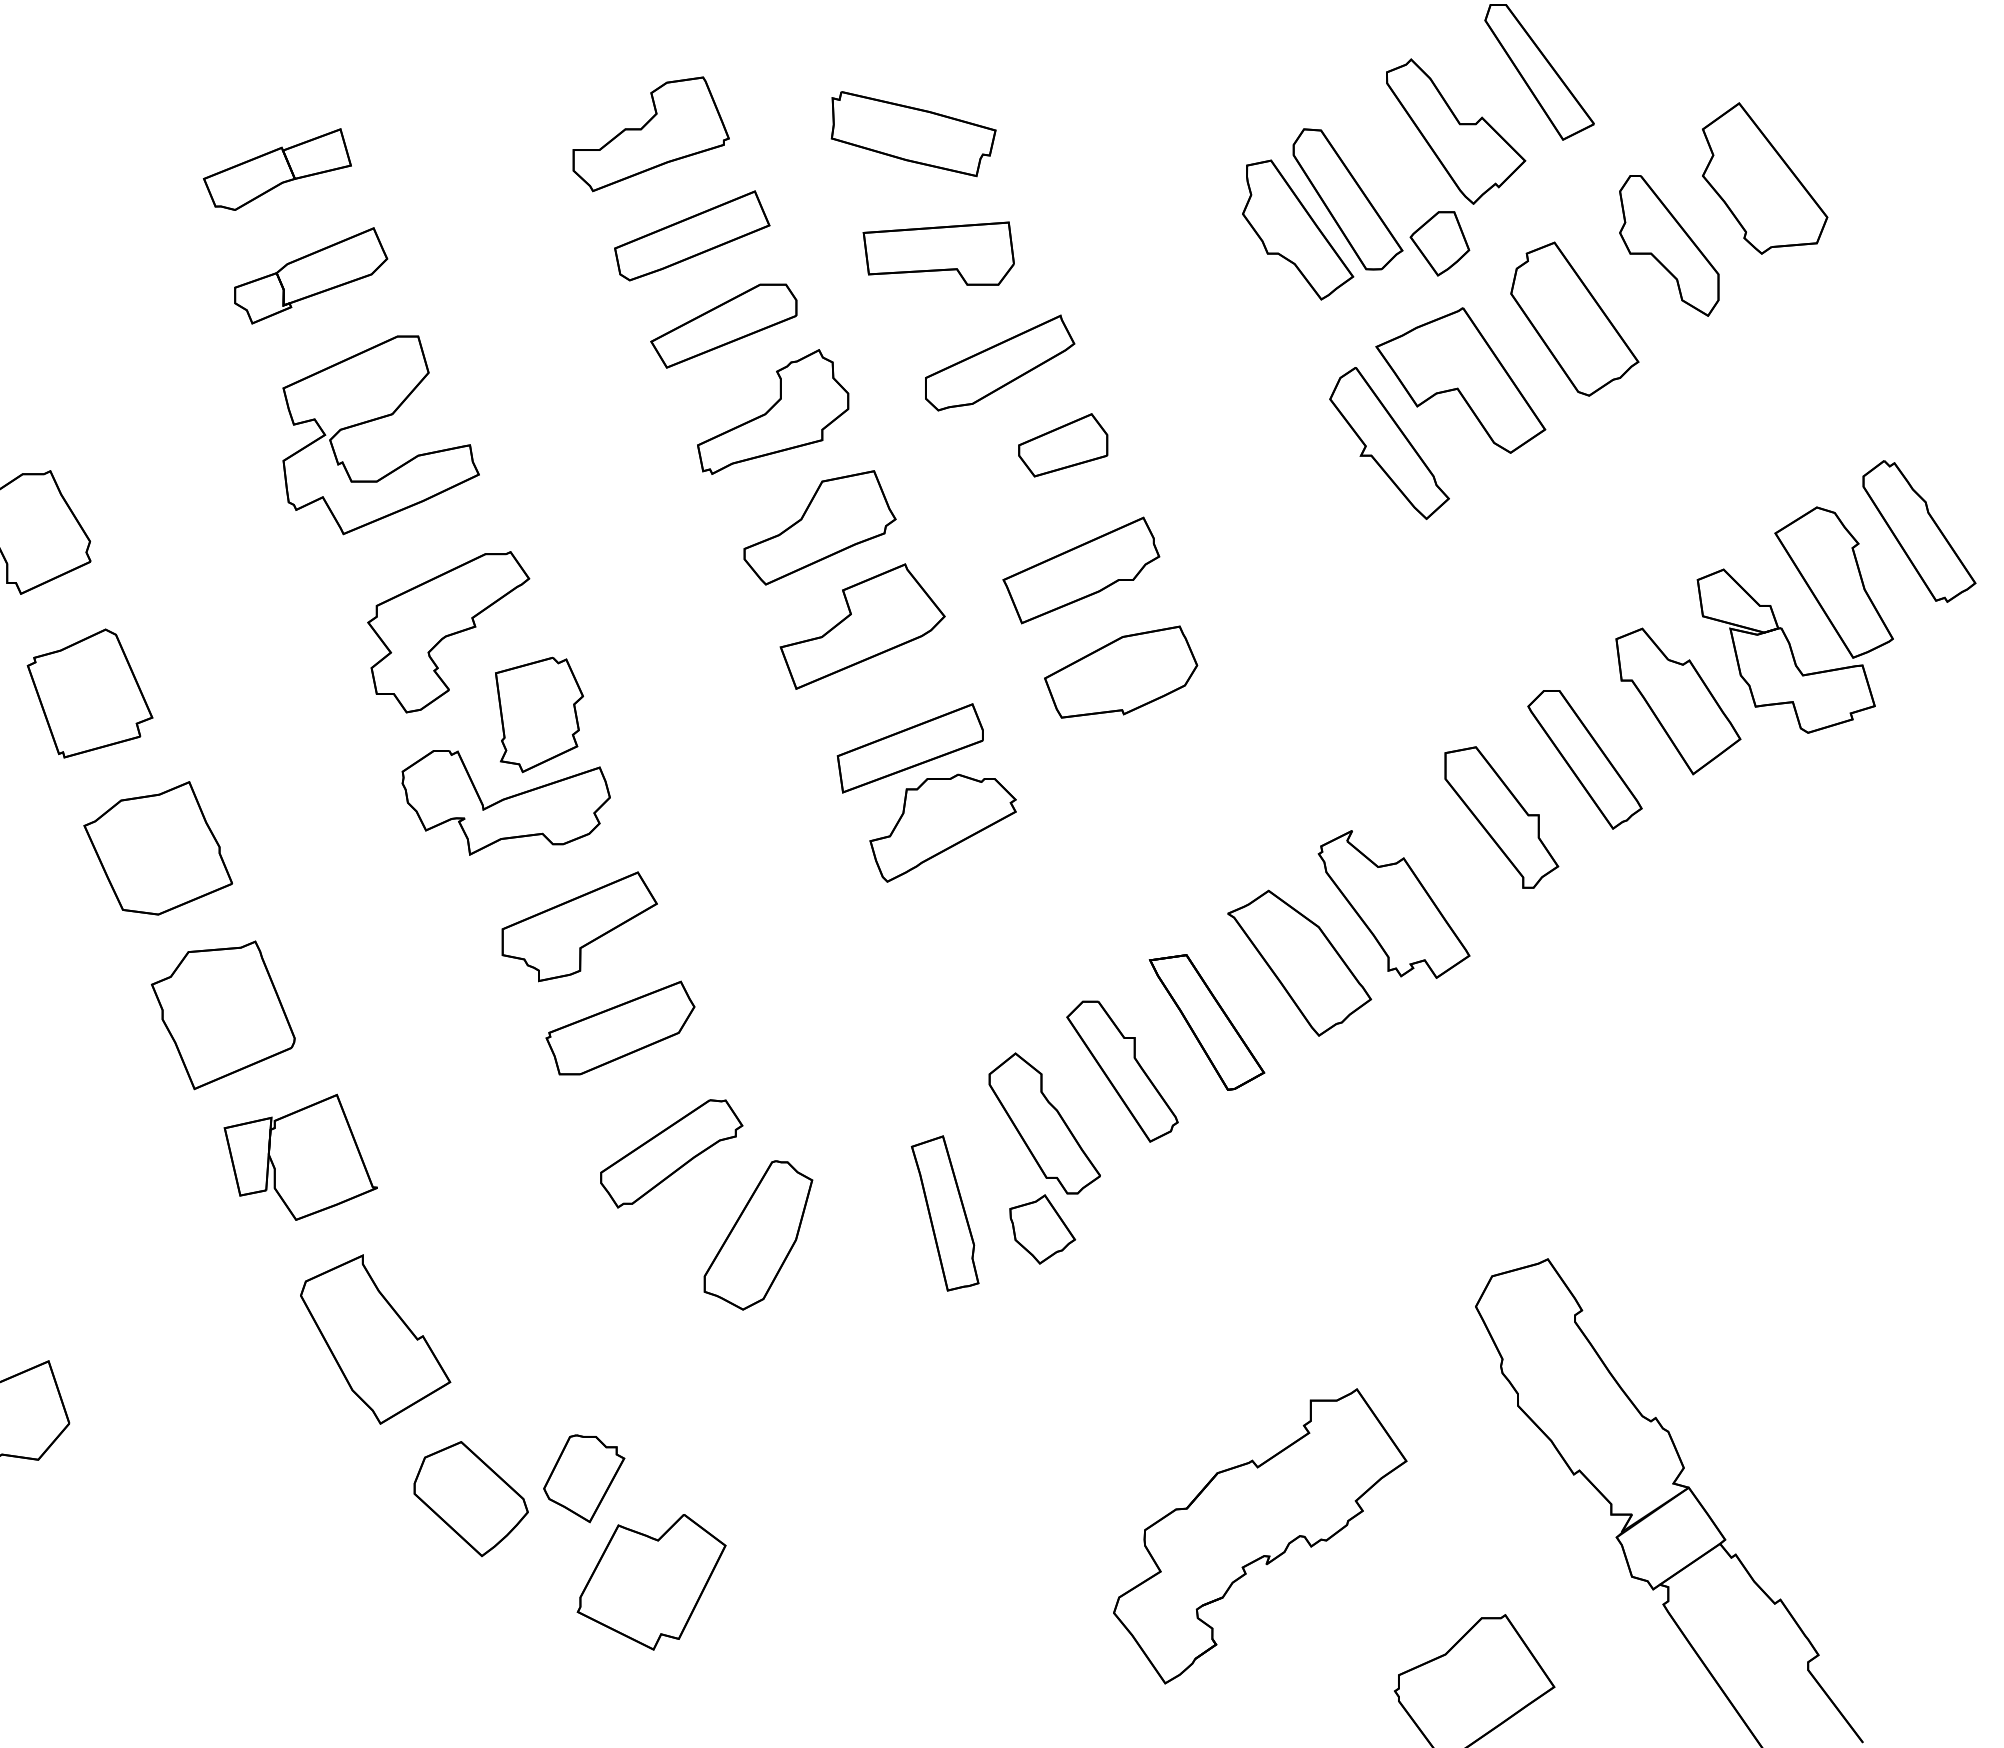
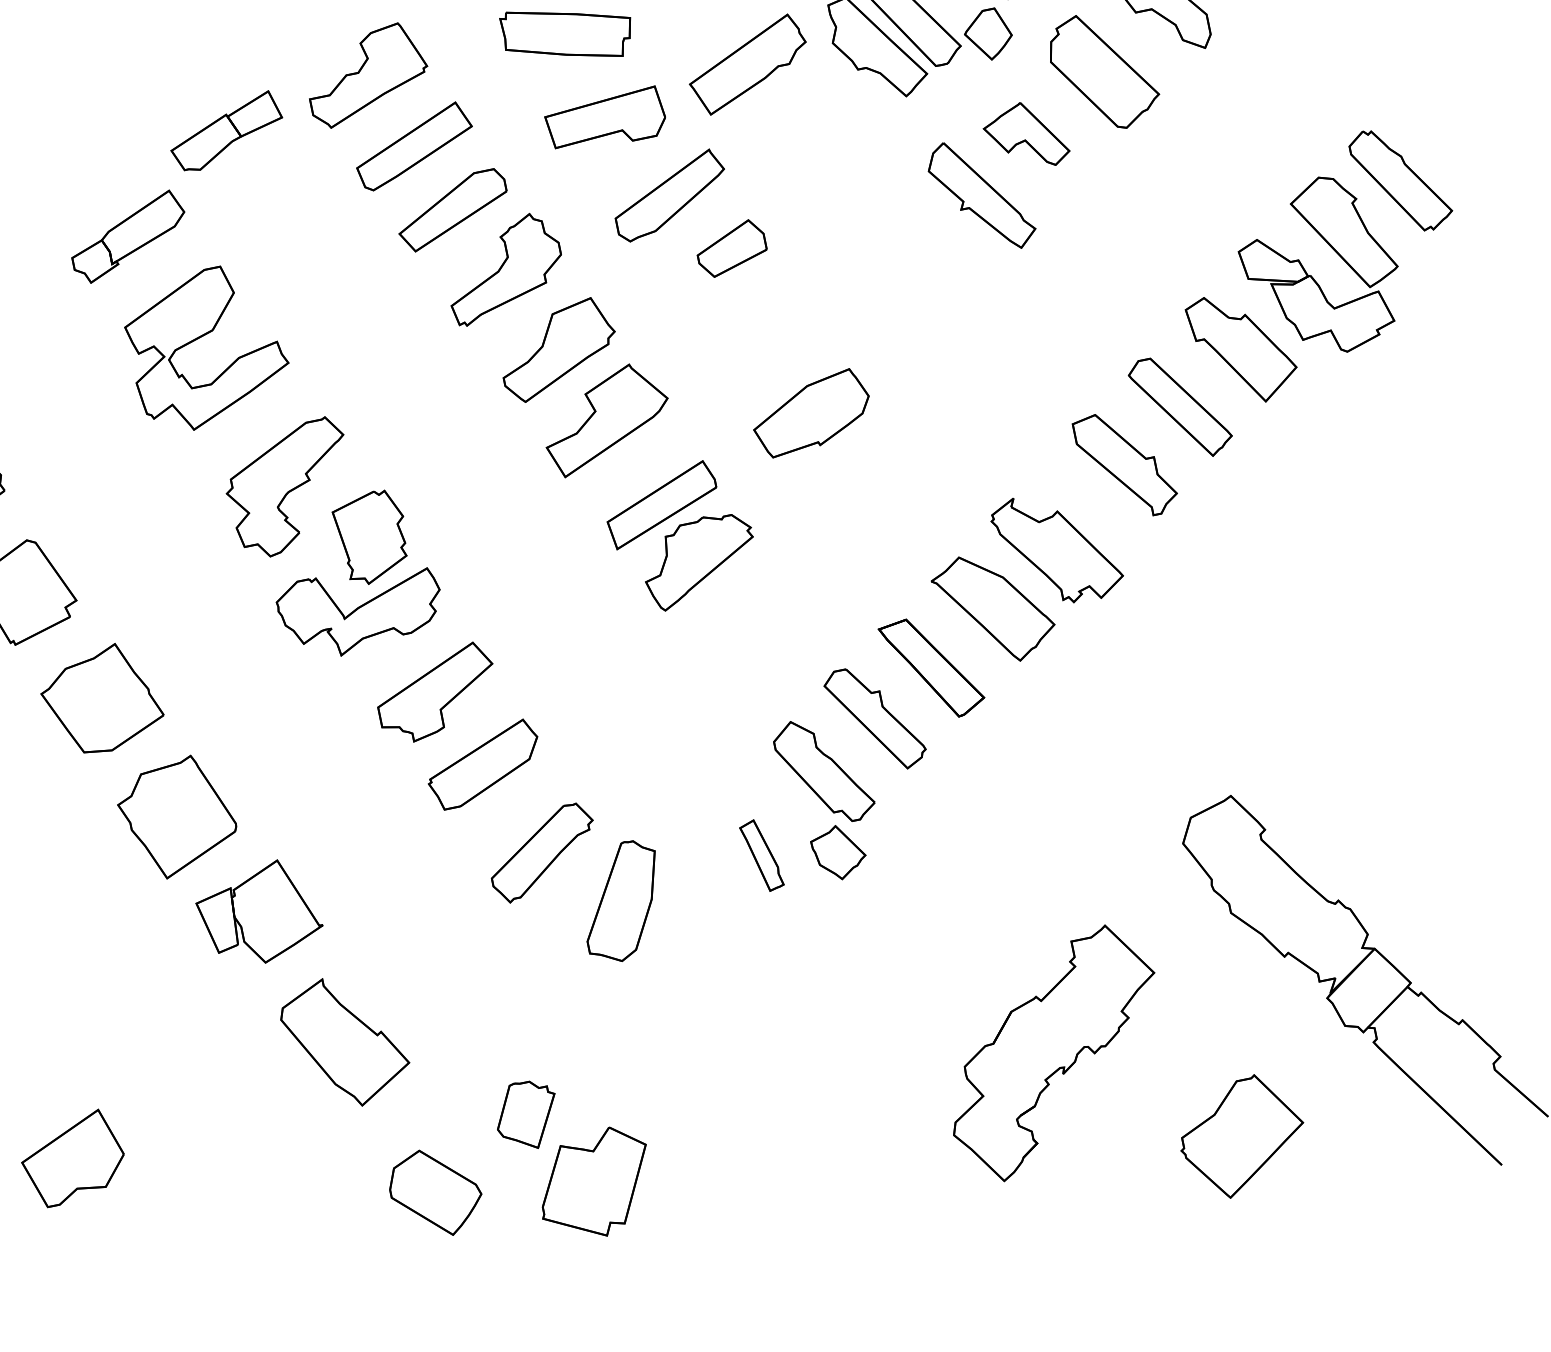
part: (277, 169) -> (226, 132), moved
part: (1460, 380) -> (1025, 136), size x0.6
part: (1081, 570) -> (748, 64), moved
part: (944, 1213) -> (761, 855), size x0.6
part: (470, 1499) -> (435, 1193), moved

